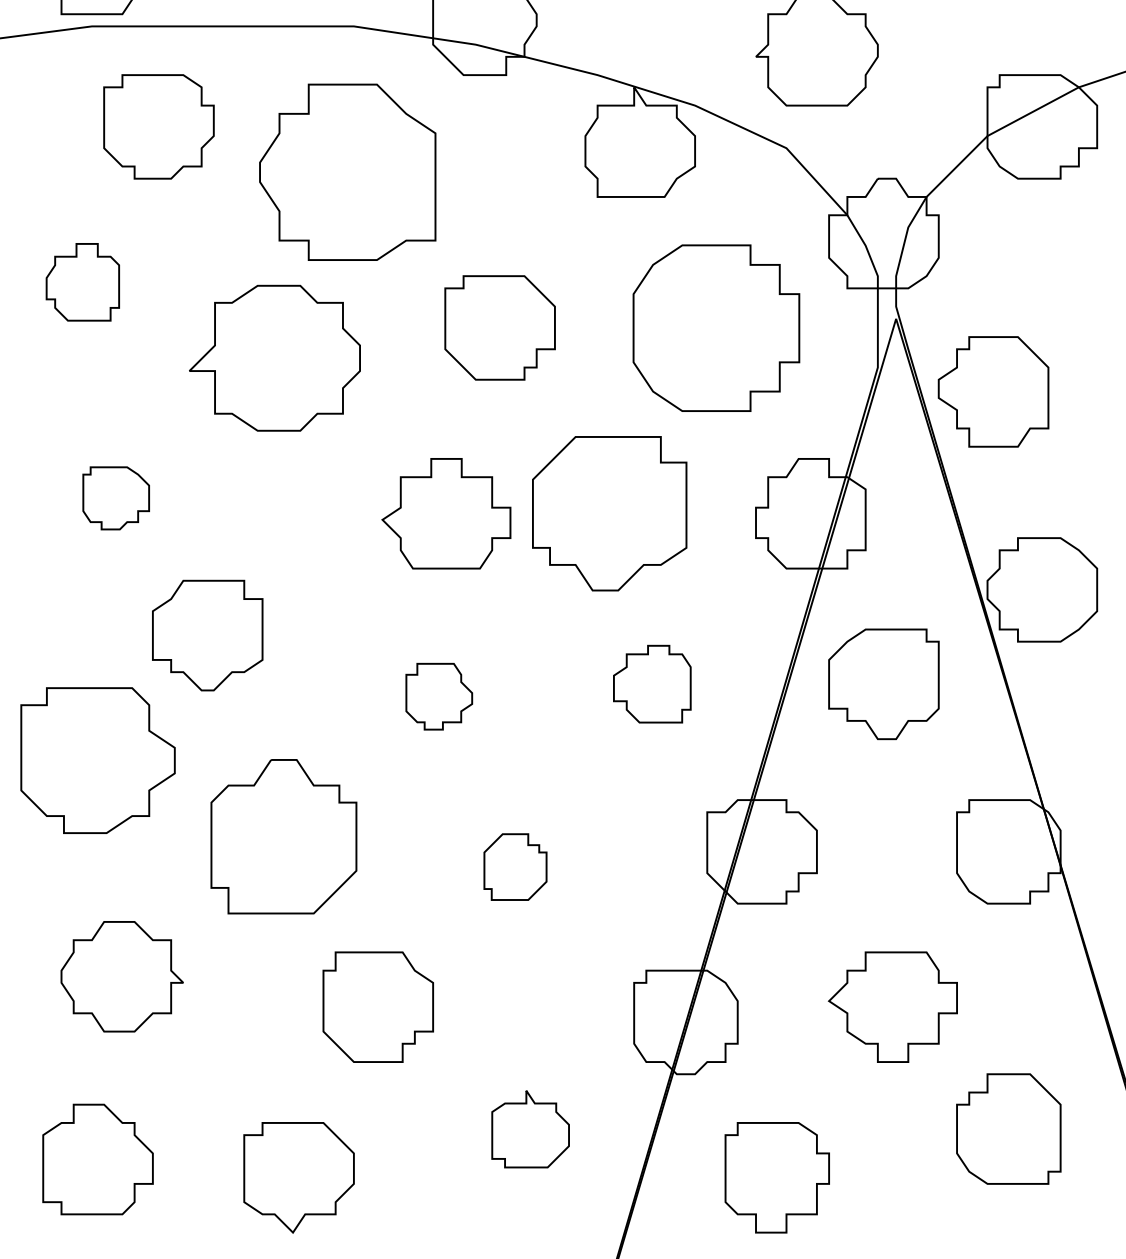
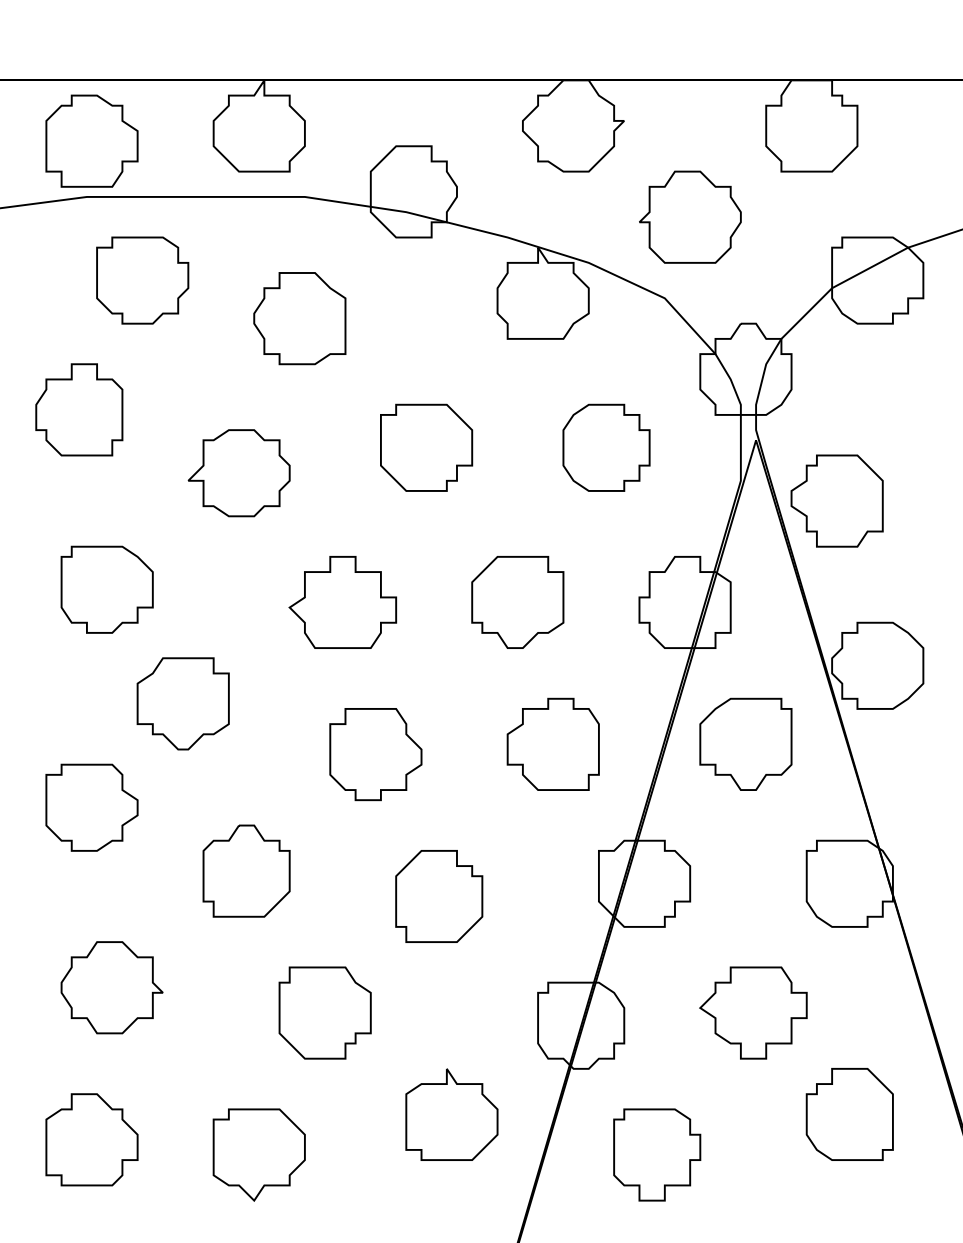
part: (347, 172) -> (299, 318), size x0.62
part: (83, 281) -> (79, 409), size x1.43
part: (716, 327) -> (606, 447), size x0.62
part: (274, 358) -> (238, 473), size x0.71
part: (115, 498) -> (106, 589), size x1.67
part: (445, 513) -> (342, 602), moved
part: (609, 513) -> (517, 602), size x0.71
part: (651, 683) -> (552, 743), size x1.43
part: (438, 696) -> (375, 754), size x1.67
part: (97, 760) -> (91, 807), size x0.71
part: (283, 835) -> (246, 870), size x0.71
part: (515, 867) -> (439, 896), size x1.67
part: (530, 1129) -> (451, 1114), size x1.43

